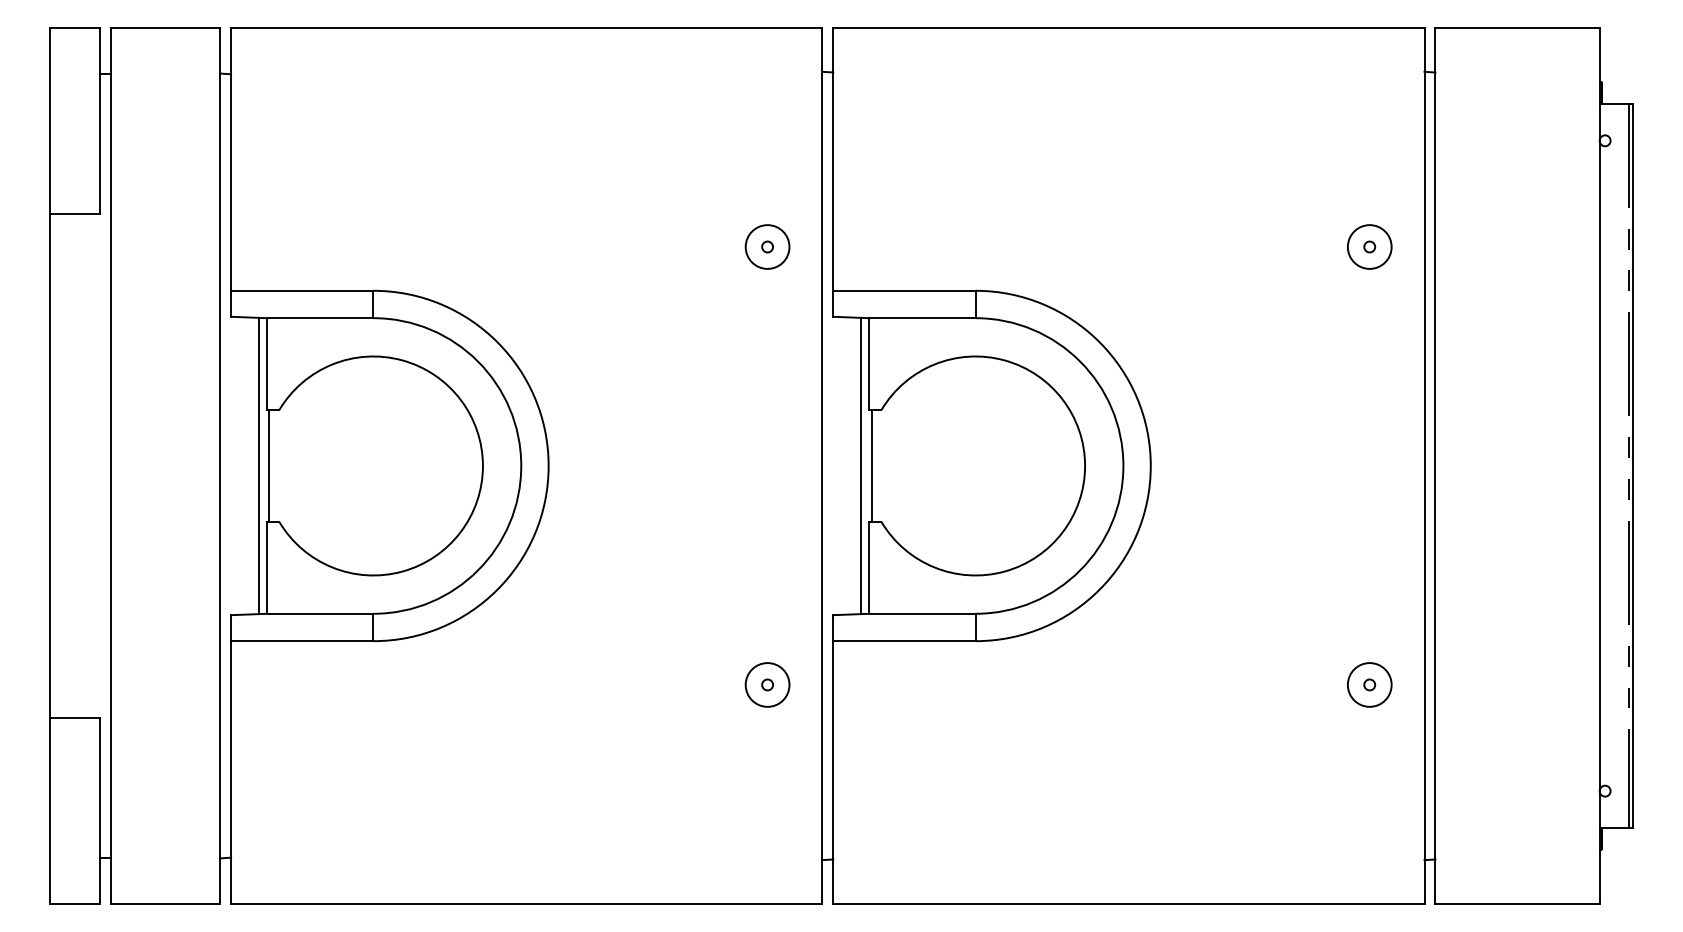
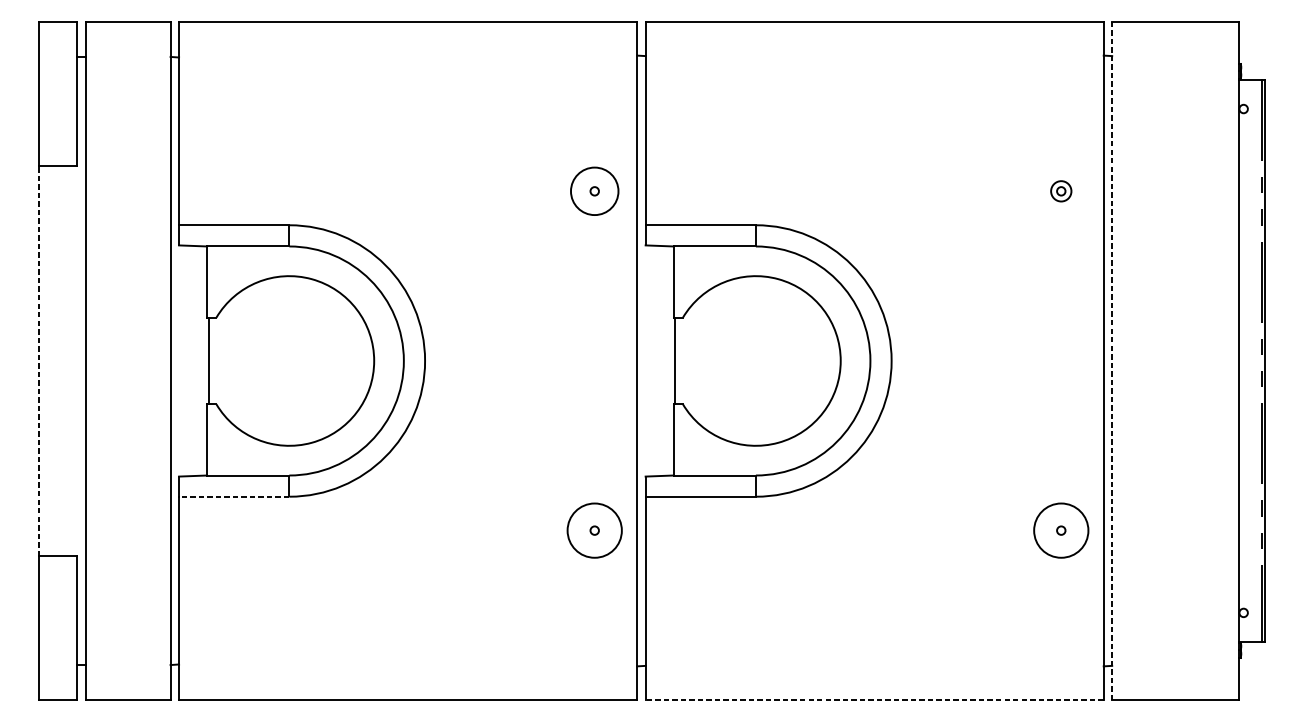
circle: (767, 246) -> (594, 190), size x1.4
circle: (1369, 246) -> (1061, 190), size x0.6
line: (258, 465) -> (200, 360), removed
line: (860, 465) -> (666, 360), removed
line: (50, 466) -> (39, 361), solid -> dashed
line: (1435, 466) -> (1112, 361), solid -> dashed
line: (301, 641) -> (233, 496), solid -> dashed
circle: (767, 684) -> (594, 530), size x1.6
circle: (1369, 684) -> (1061, 530), size x1.6
line: (1128, 903) -> (874, 699), solid -> dashed

